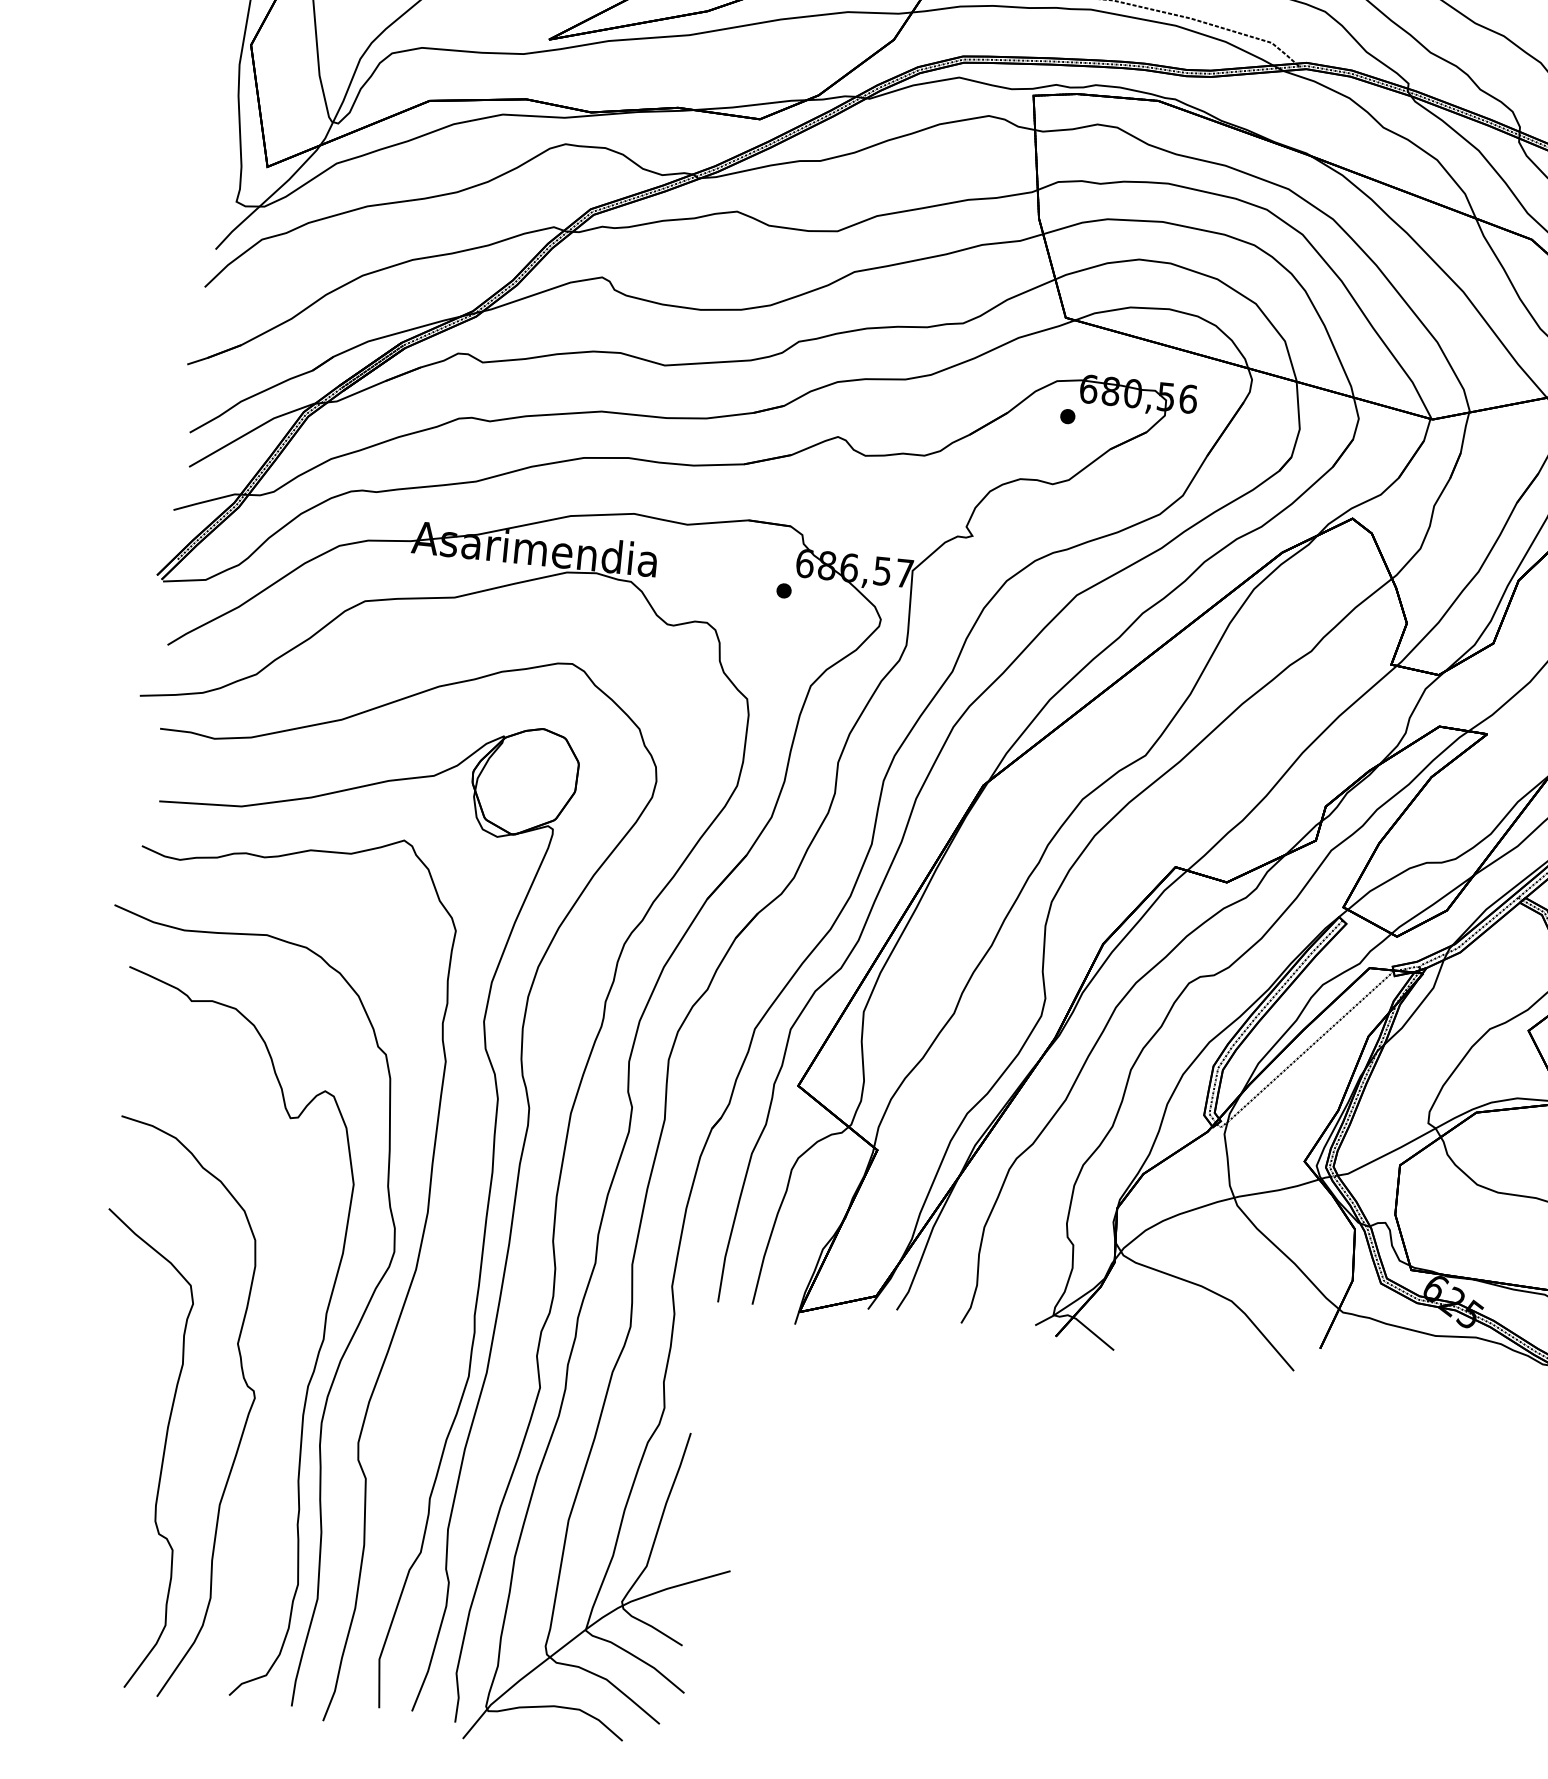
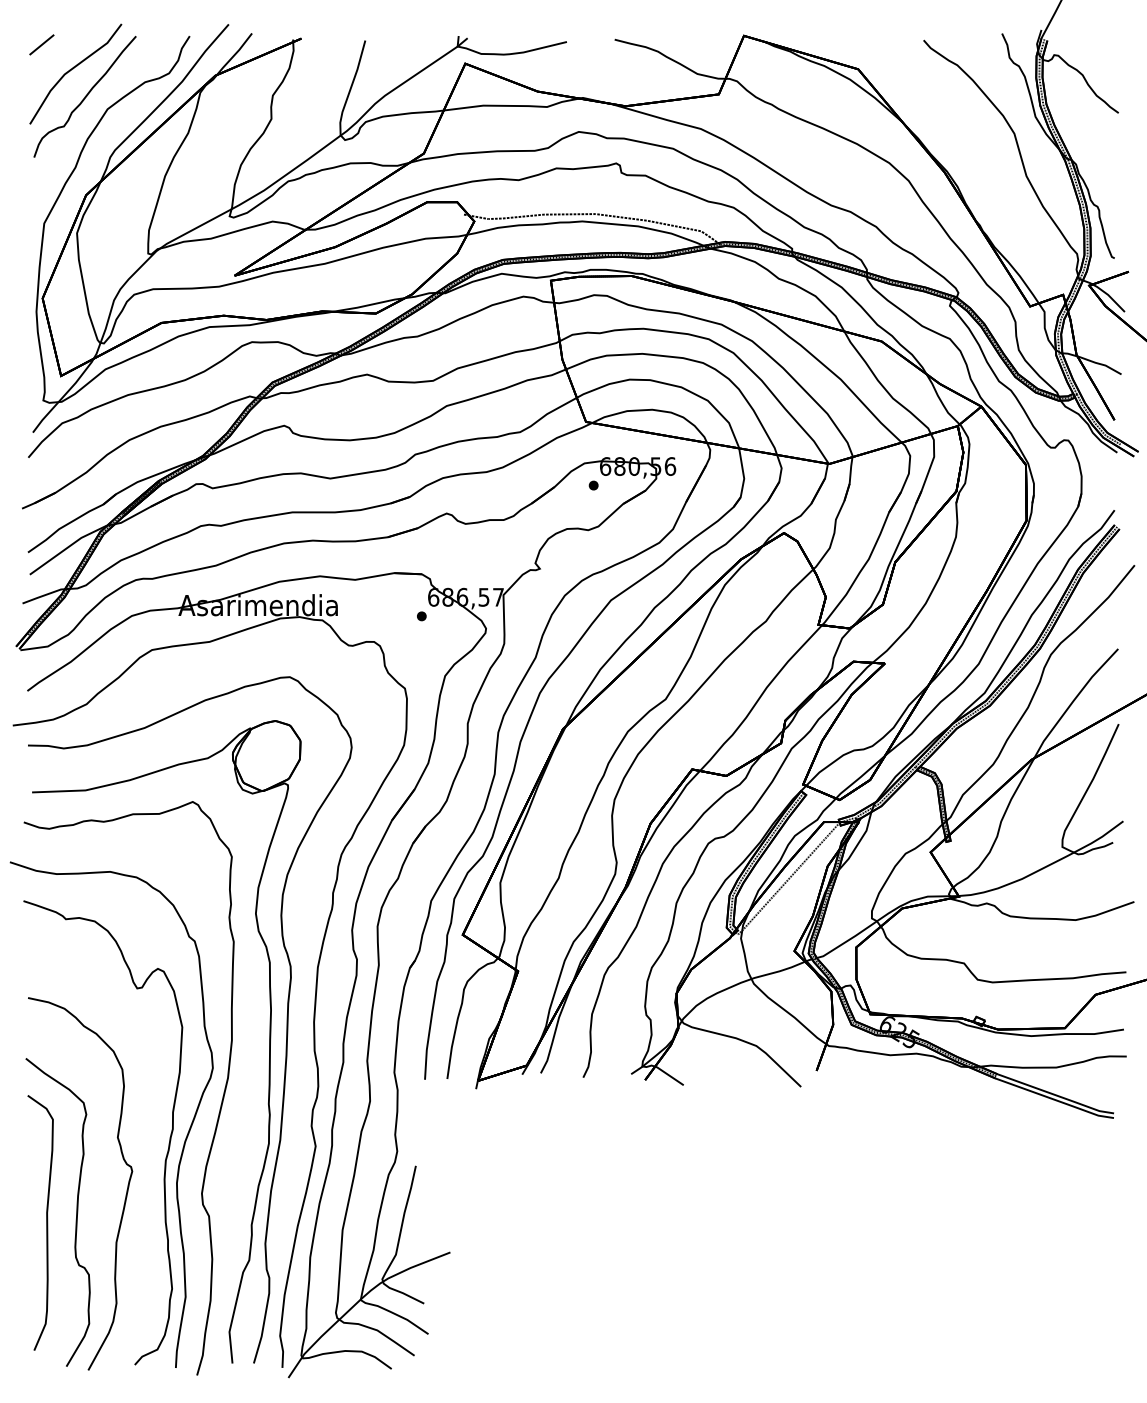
curve: (115, 1463) -> (46, 1222), added

